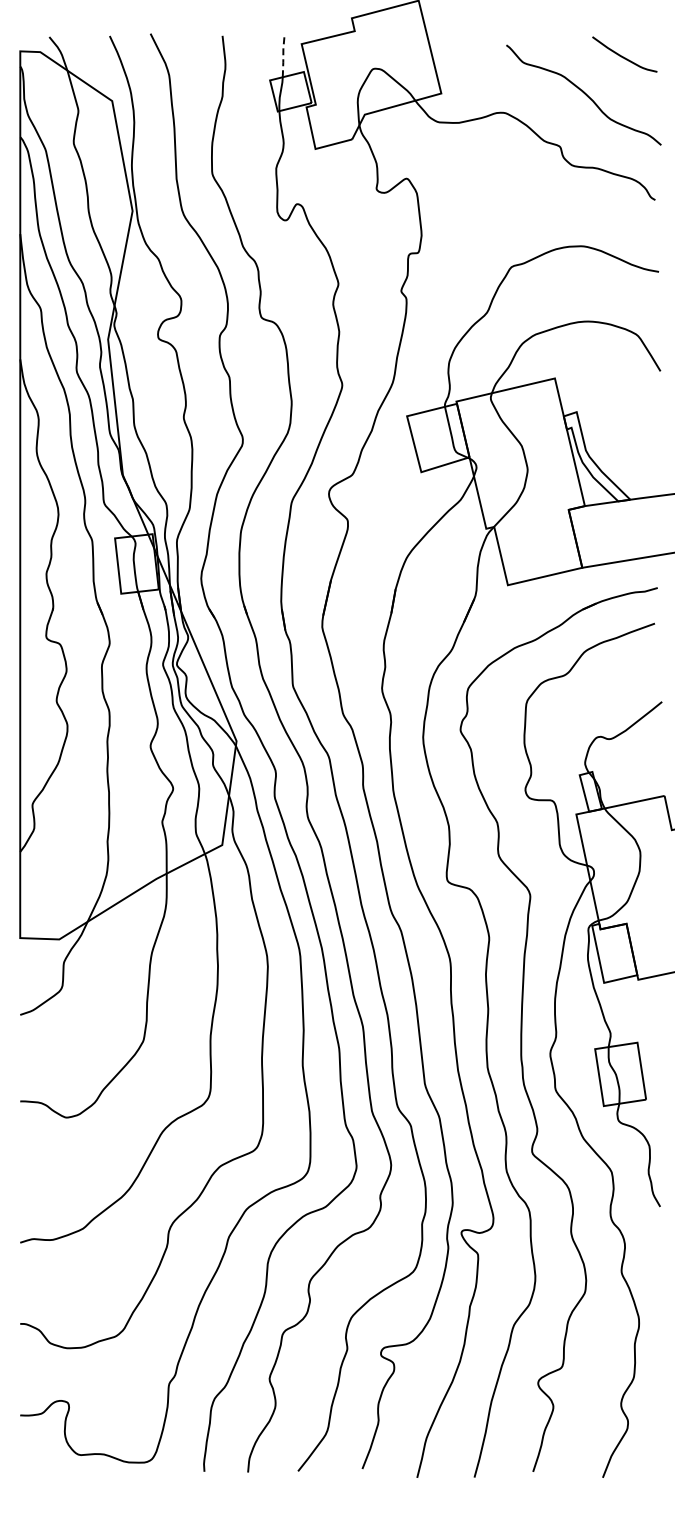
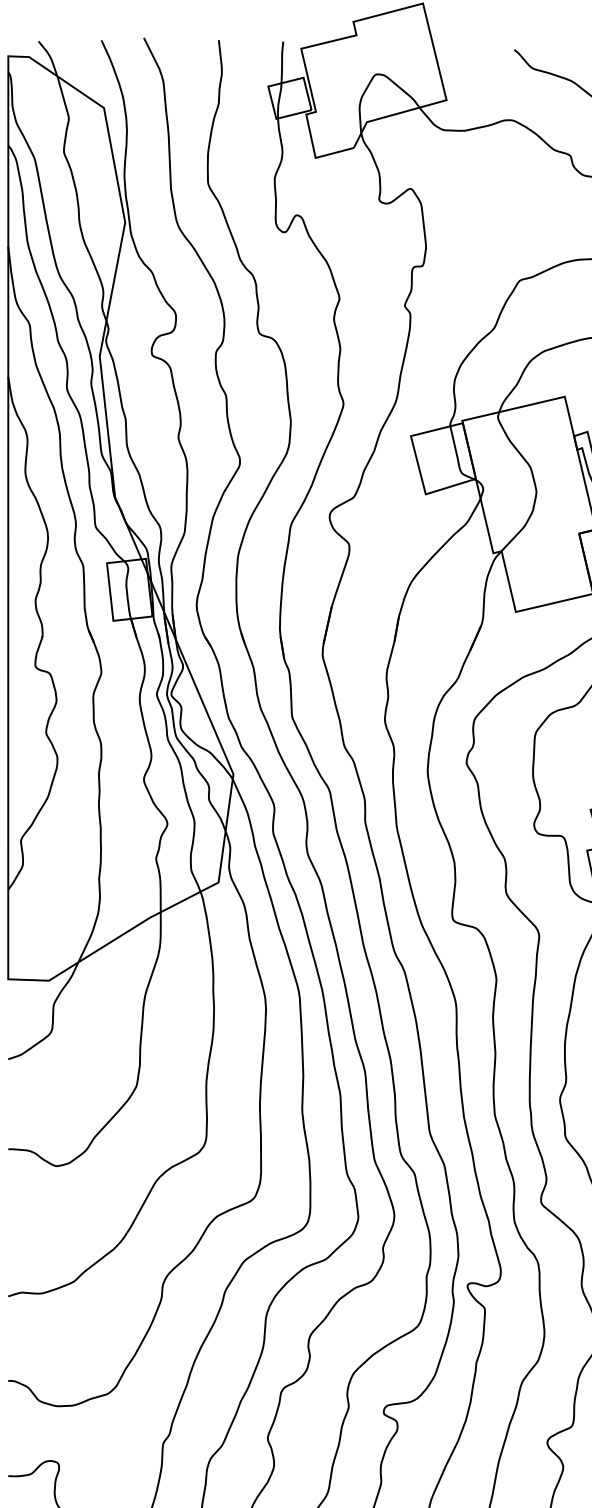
line: (283, 57) -> (282, 62), dashed -> solid

